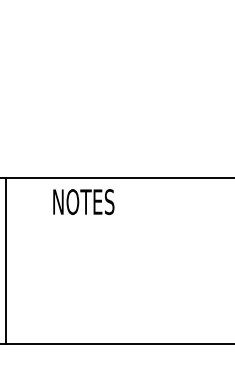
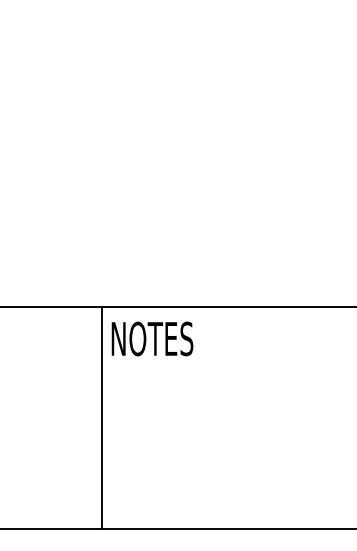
text: (83, 201) -> (152, 338), moved
line: (5, 261) -> (102, 417), moved

